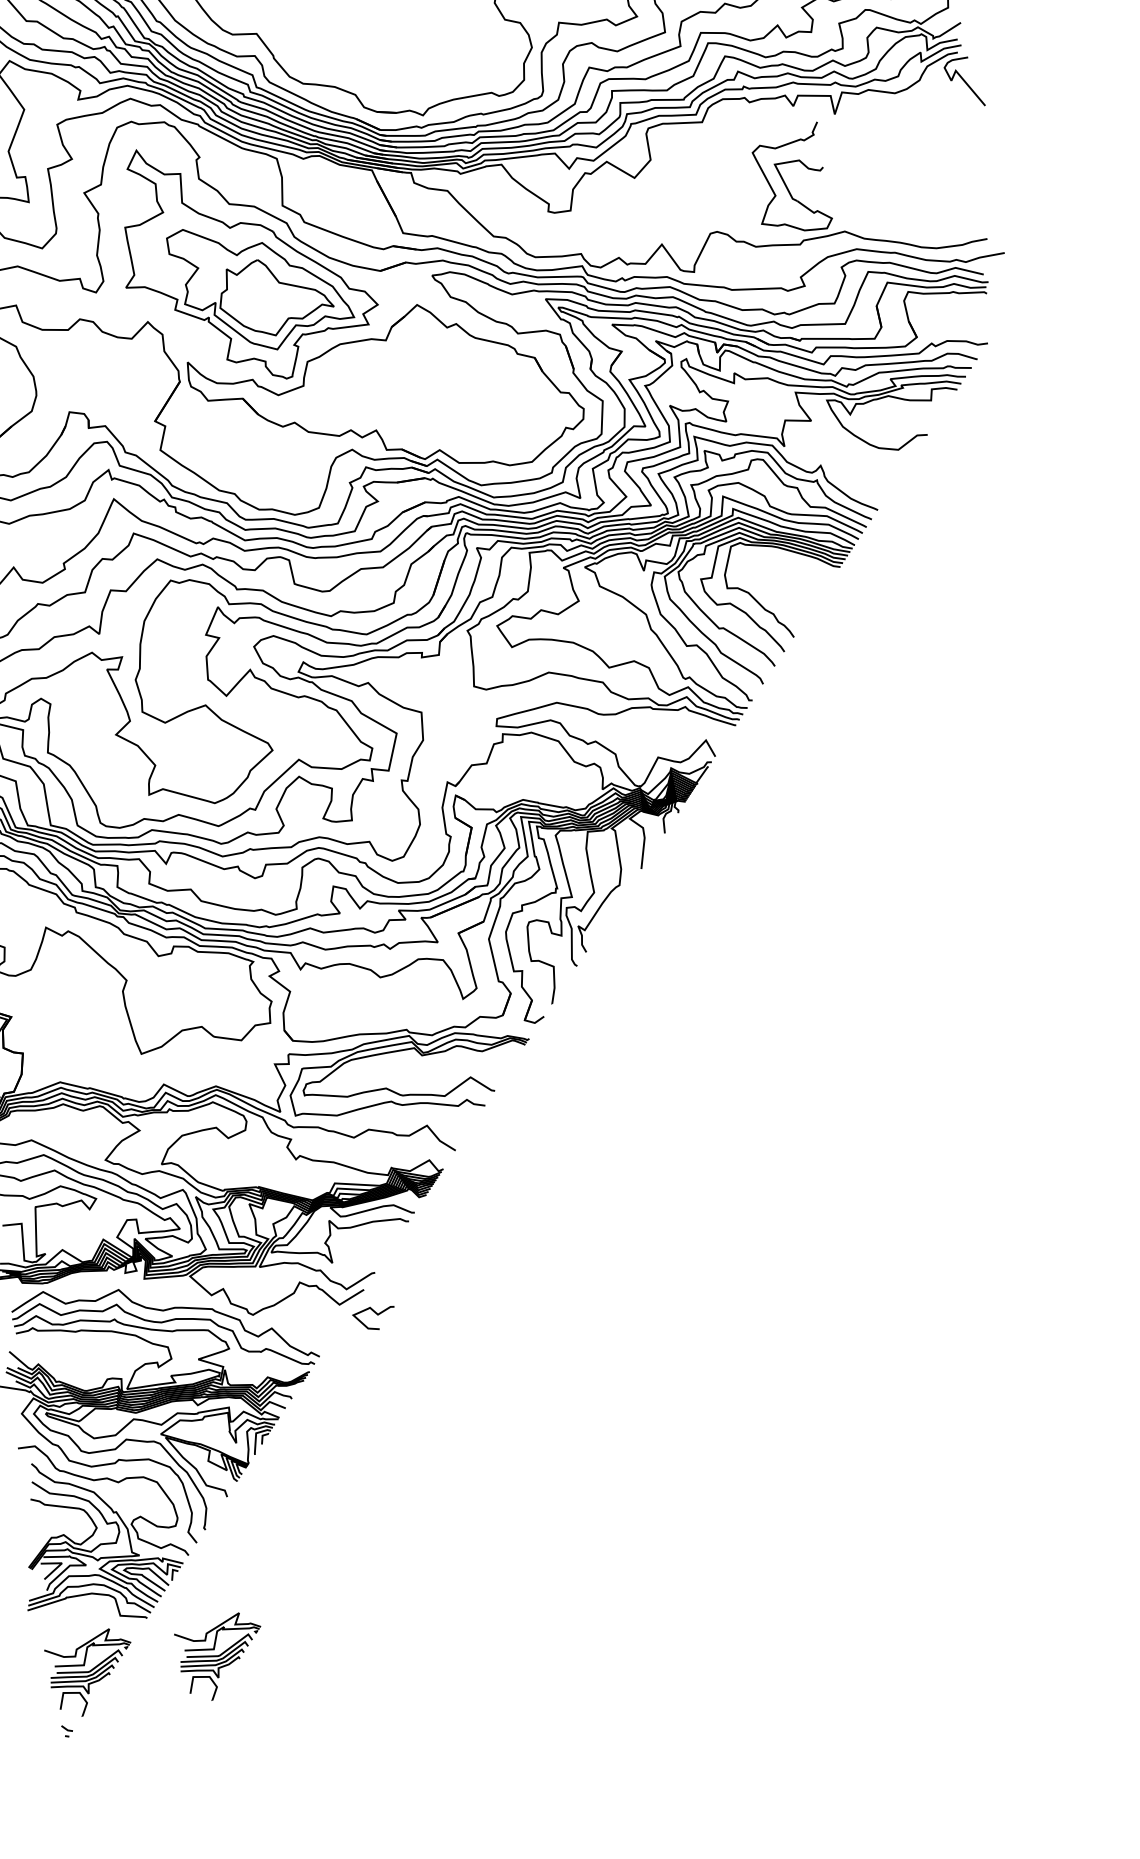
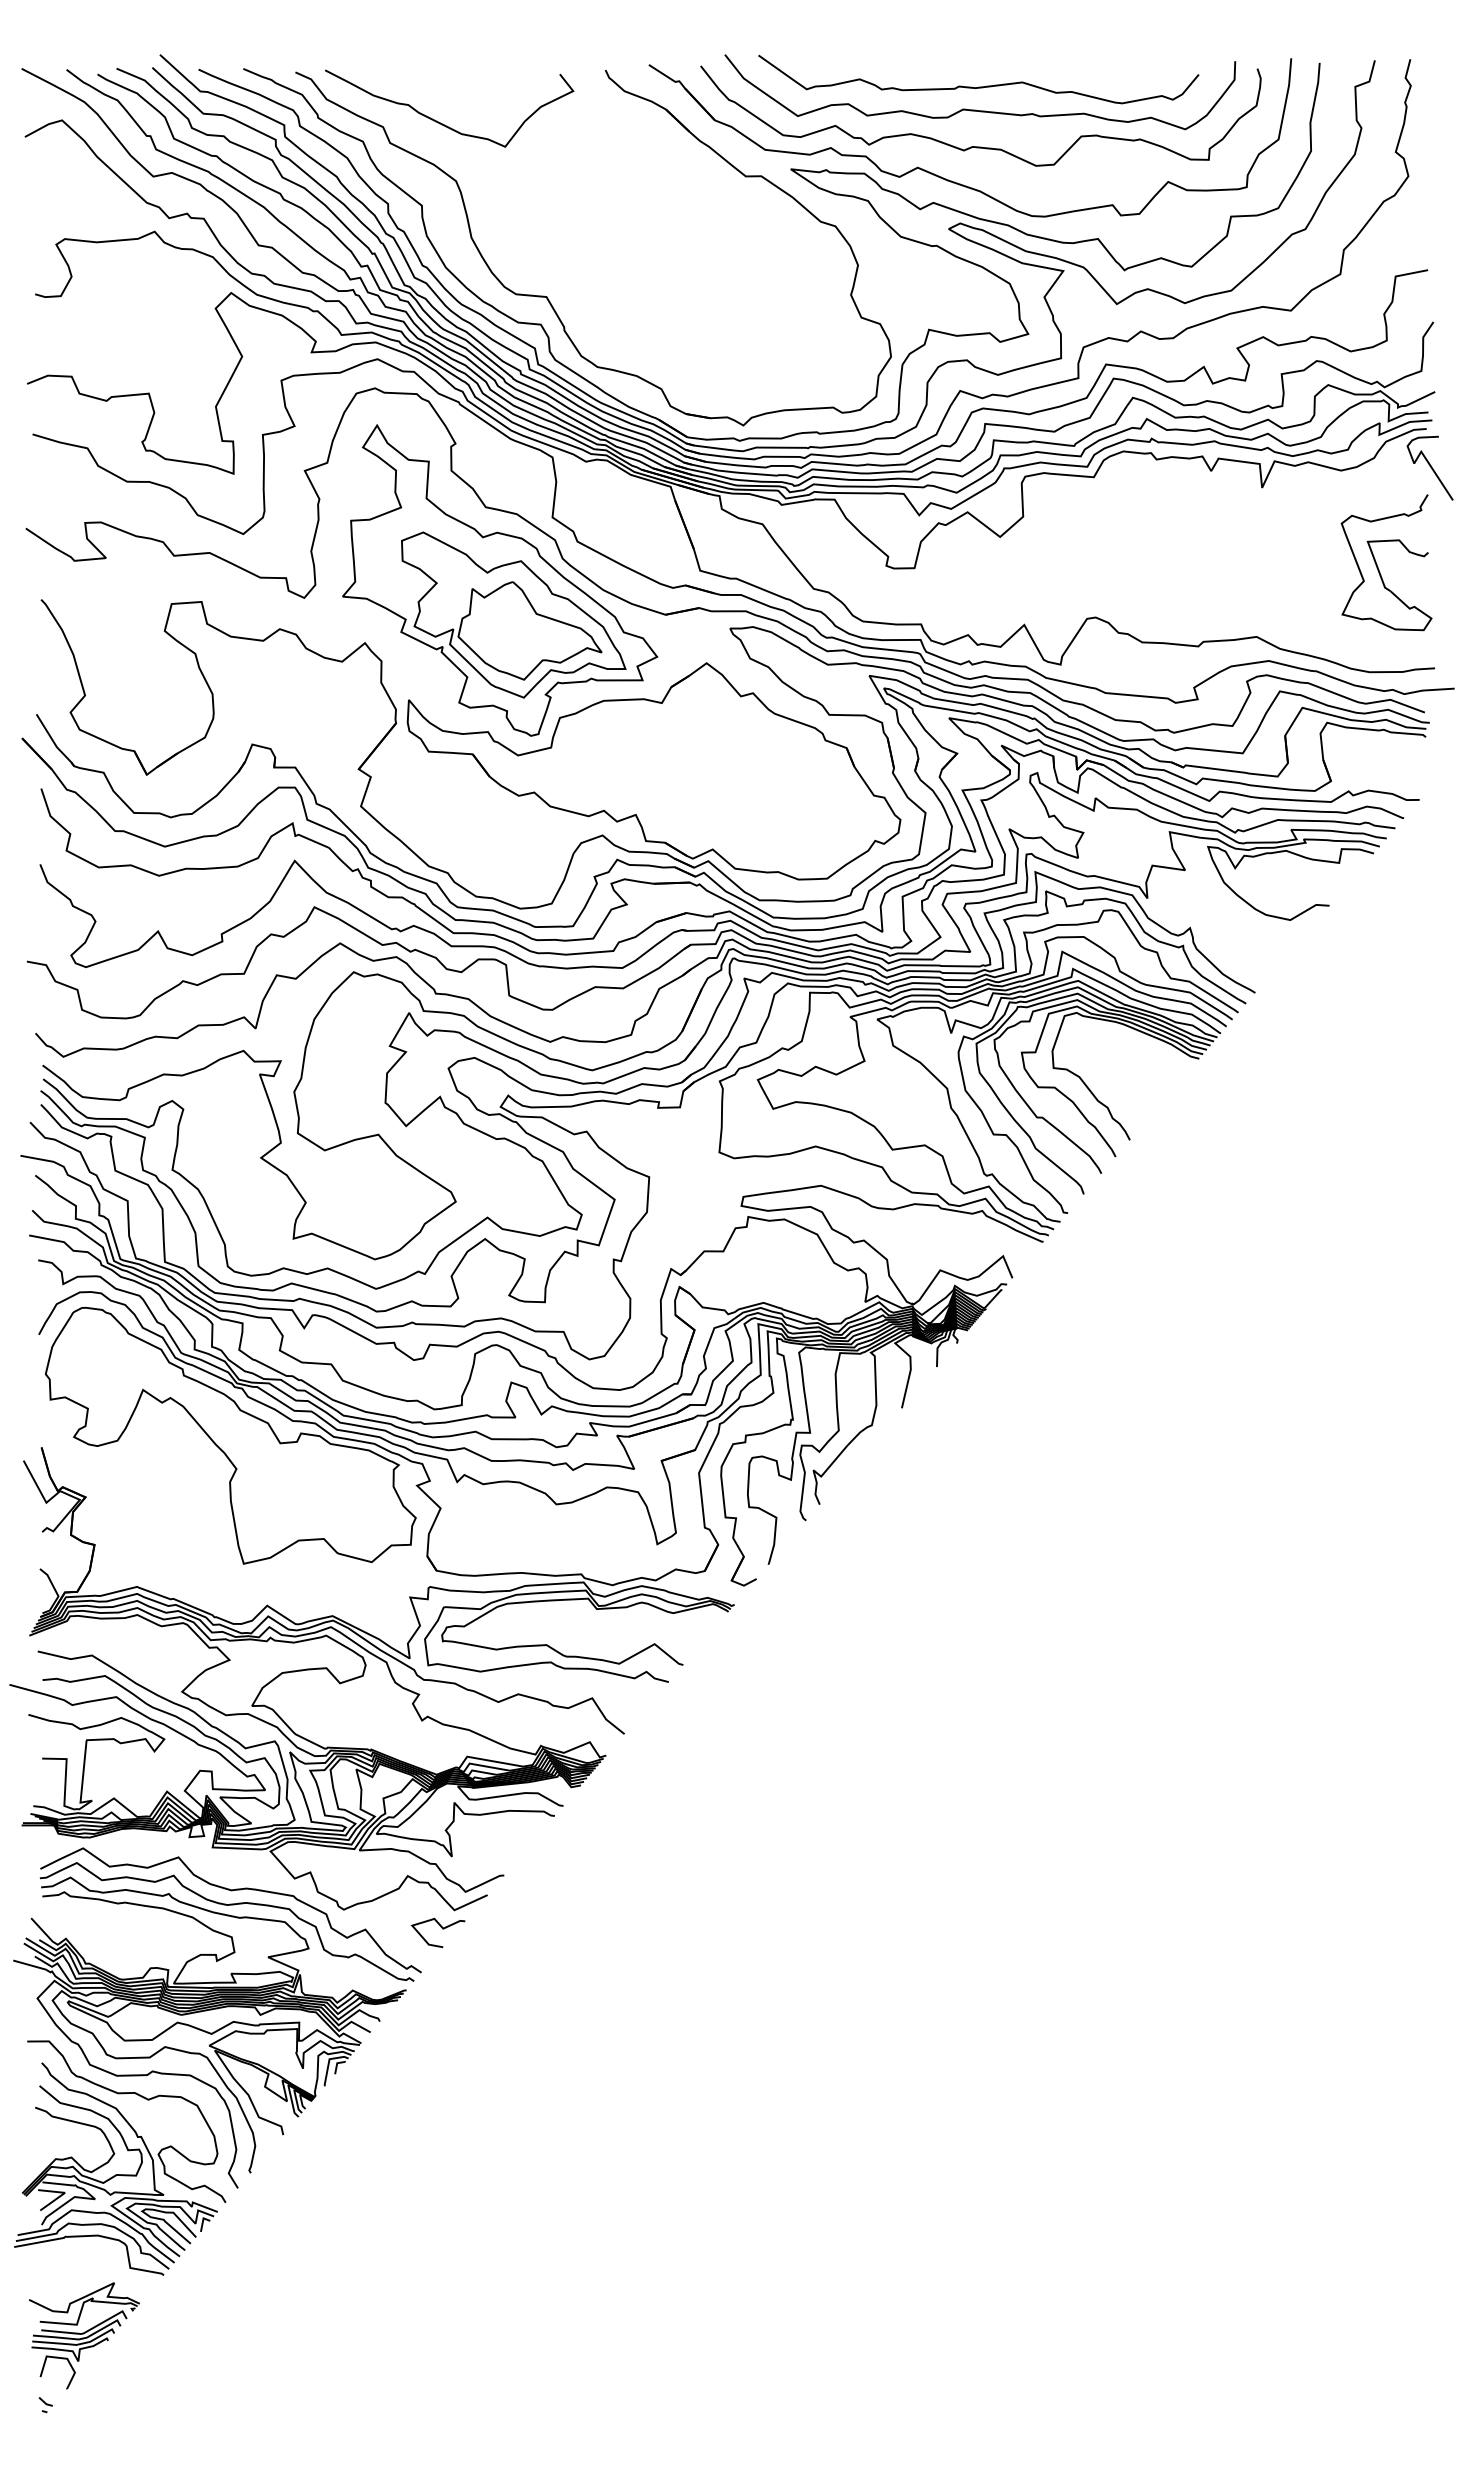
part: (785, 182) -> (1378, 566), moved
curve: (376, 1314) -> (441, 1928), moved
part: (220, 1657) -> (250, 2335), removed

